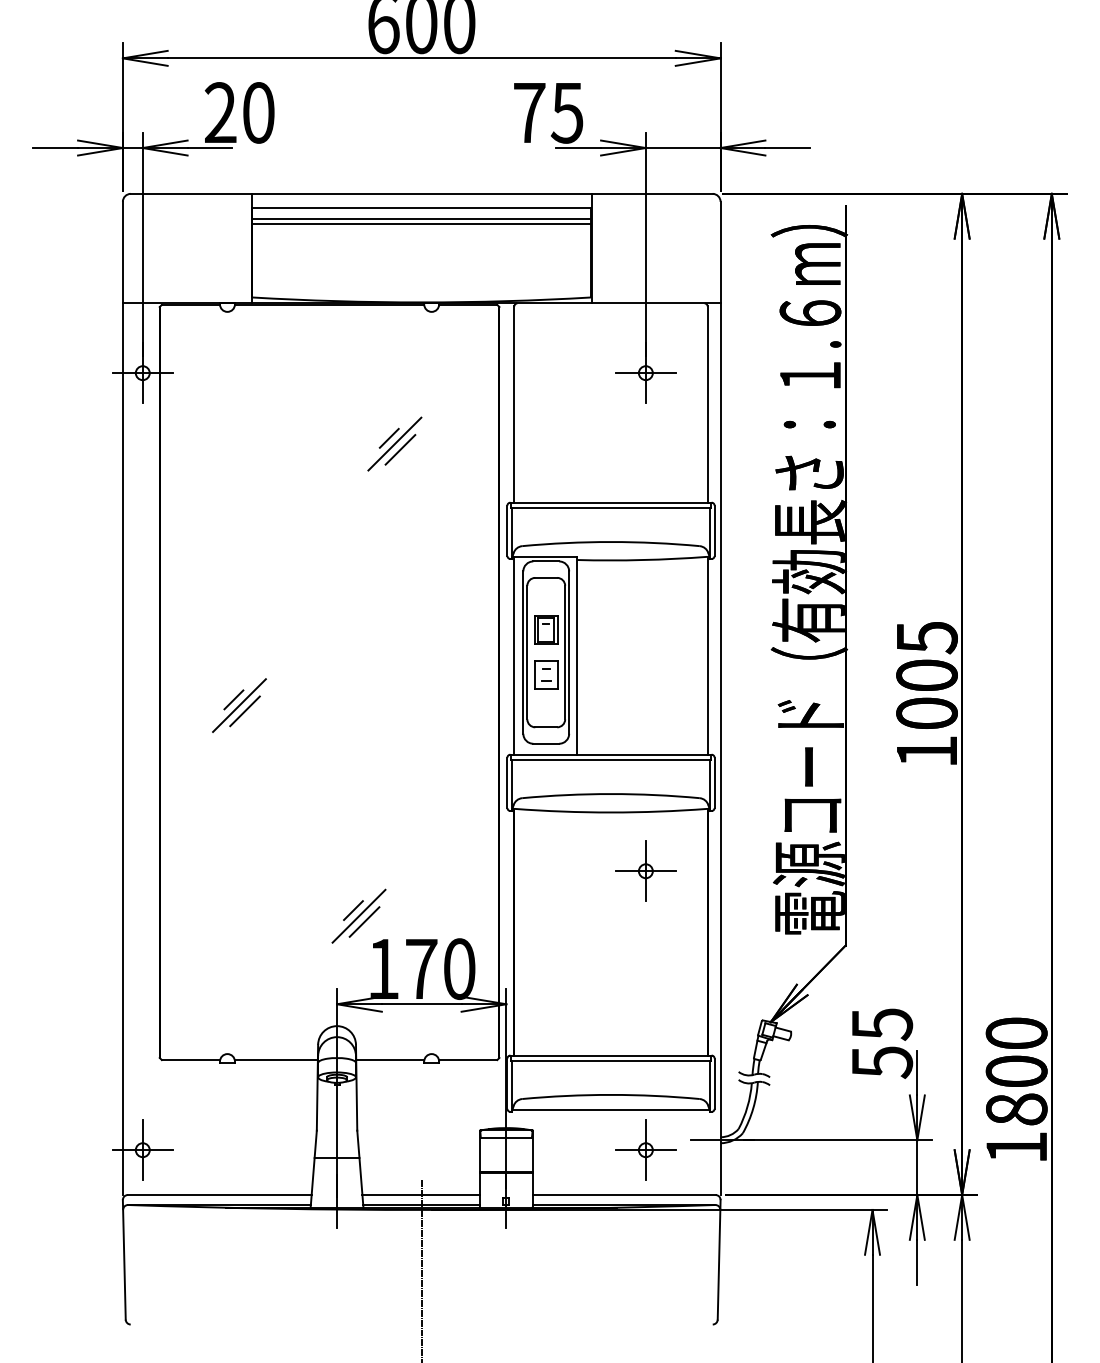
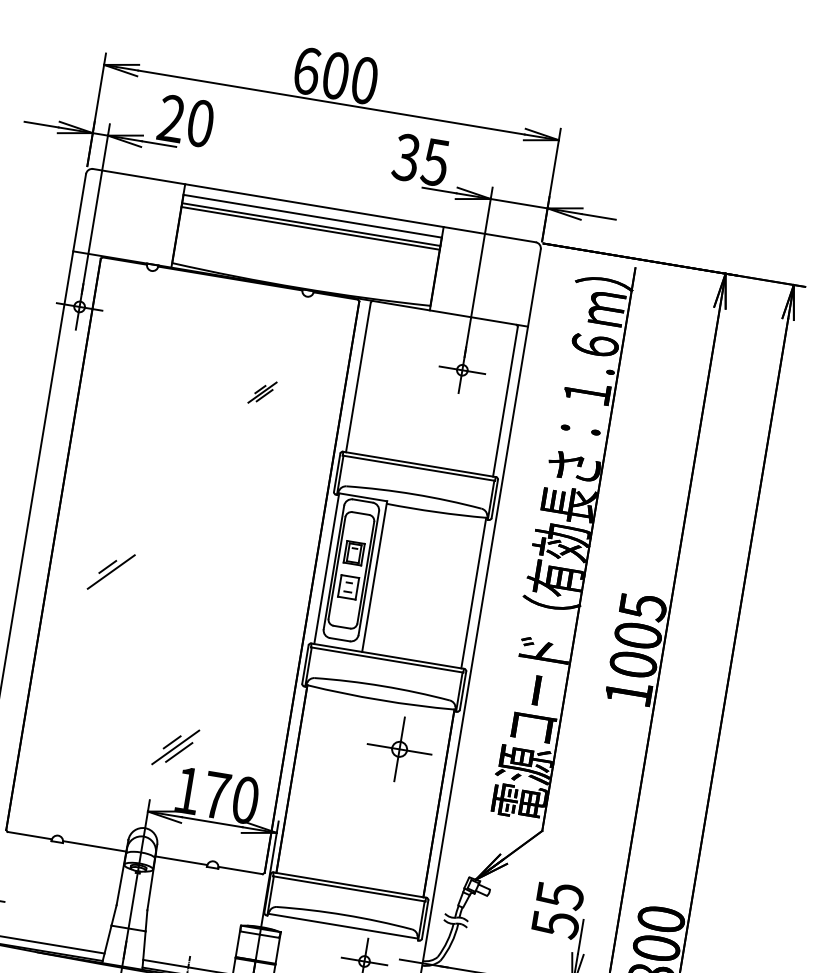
text: (528, 112) -> (405, 157), 75 -> 35
part: (394, 443) -> (262, 392), size x0.6
line: (244, 711) -> (114, 577), removed
part: (645, 870) -> (399, 748), size x1.4

